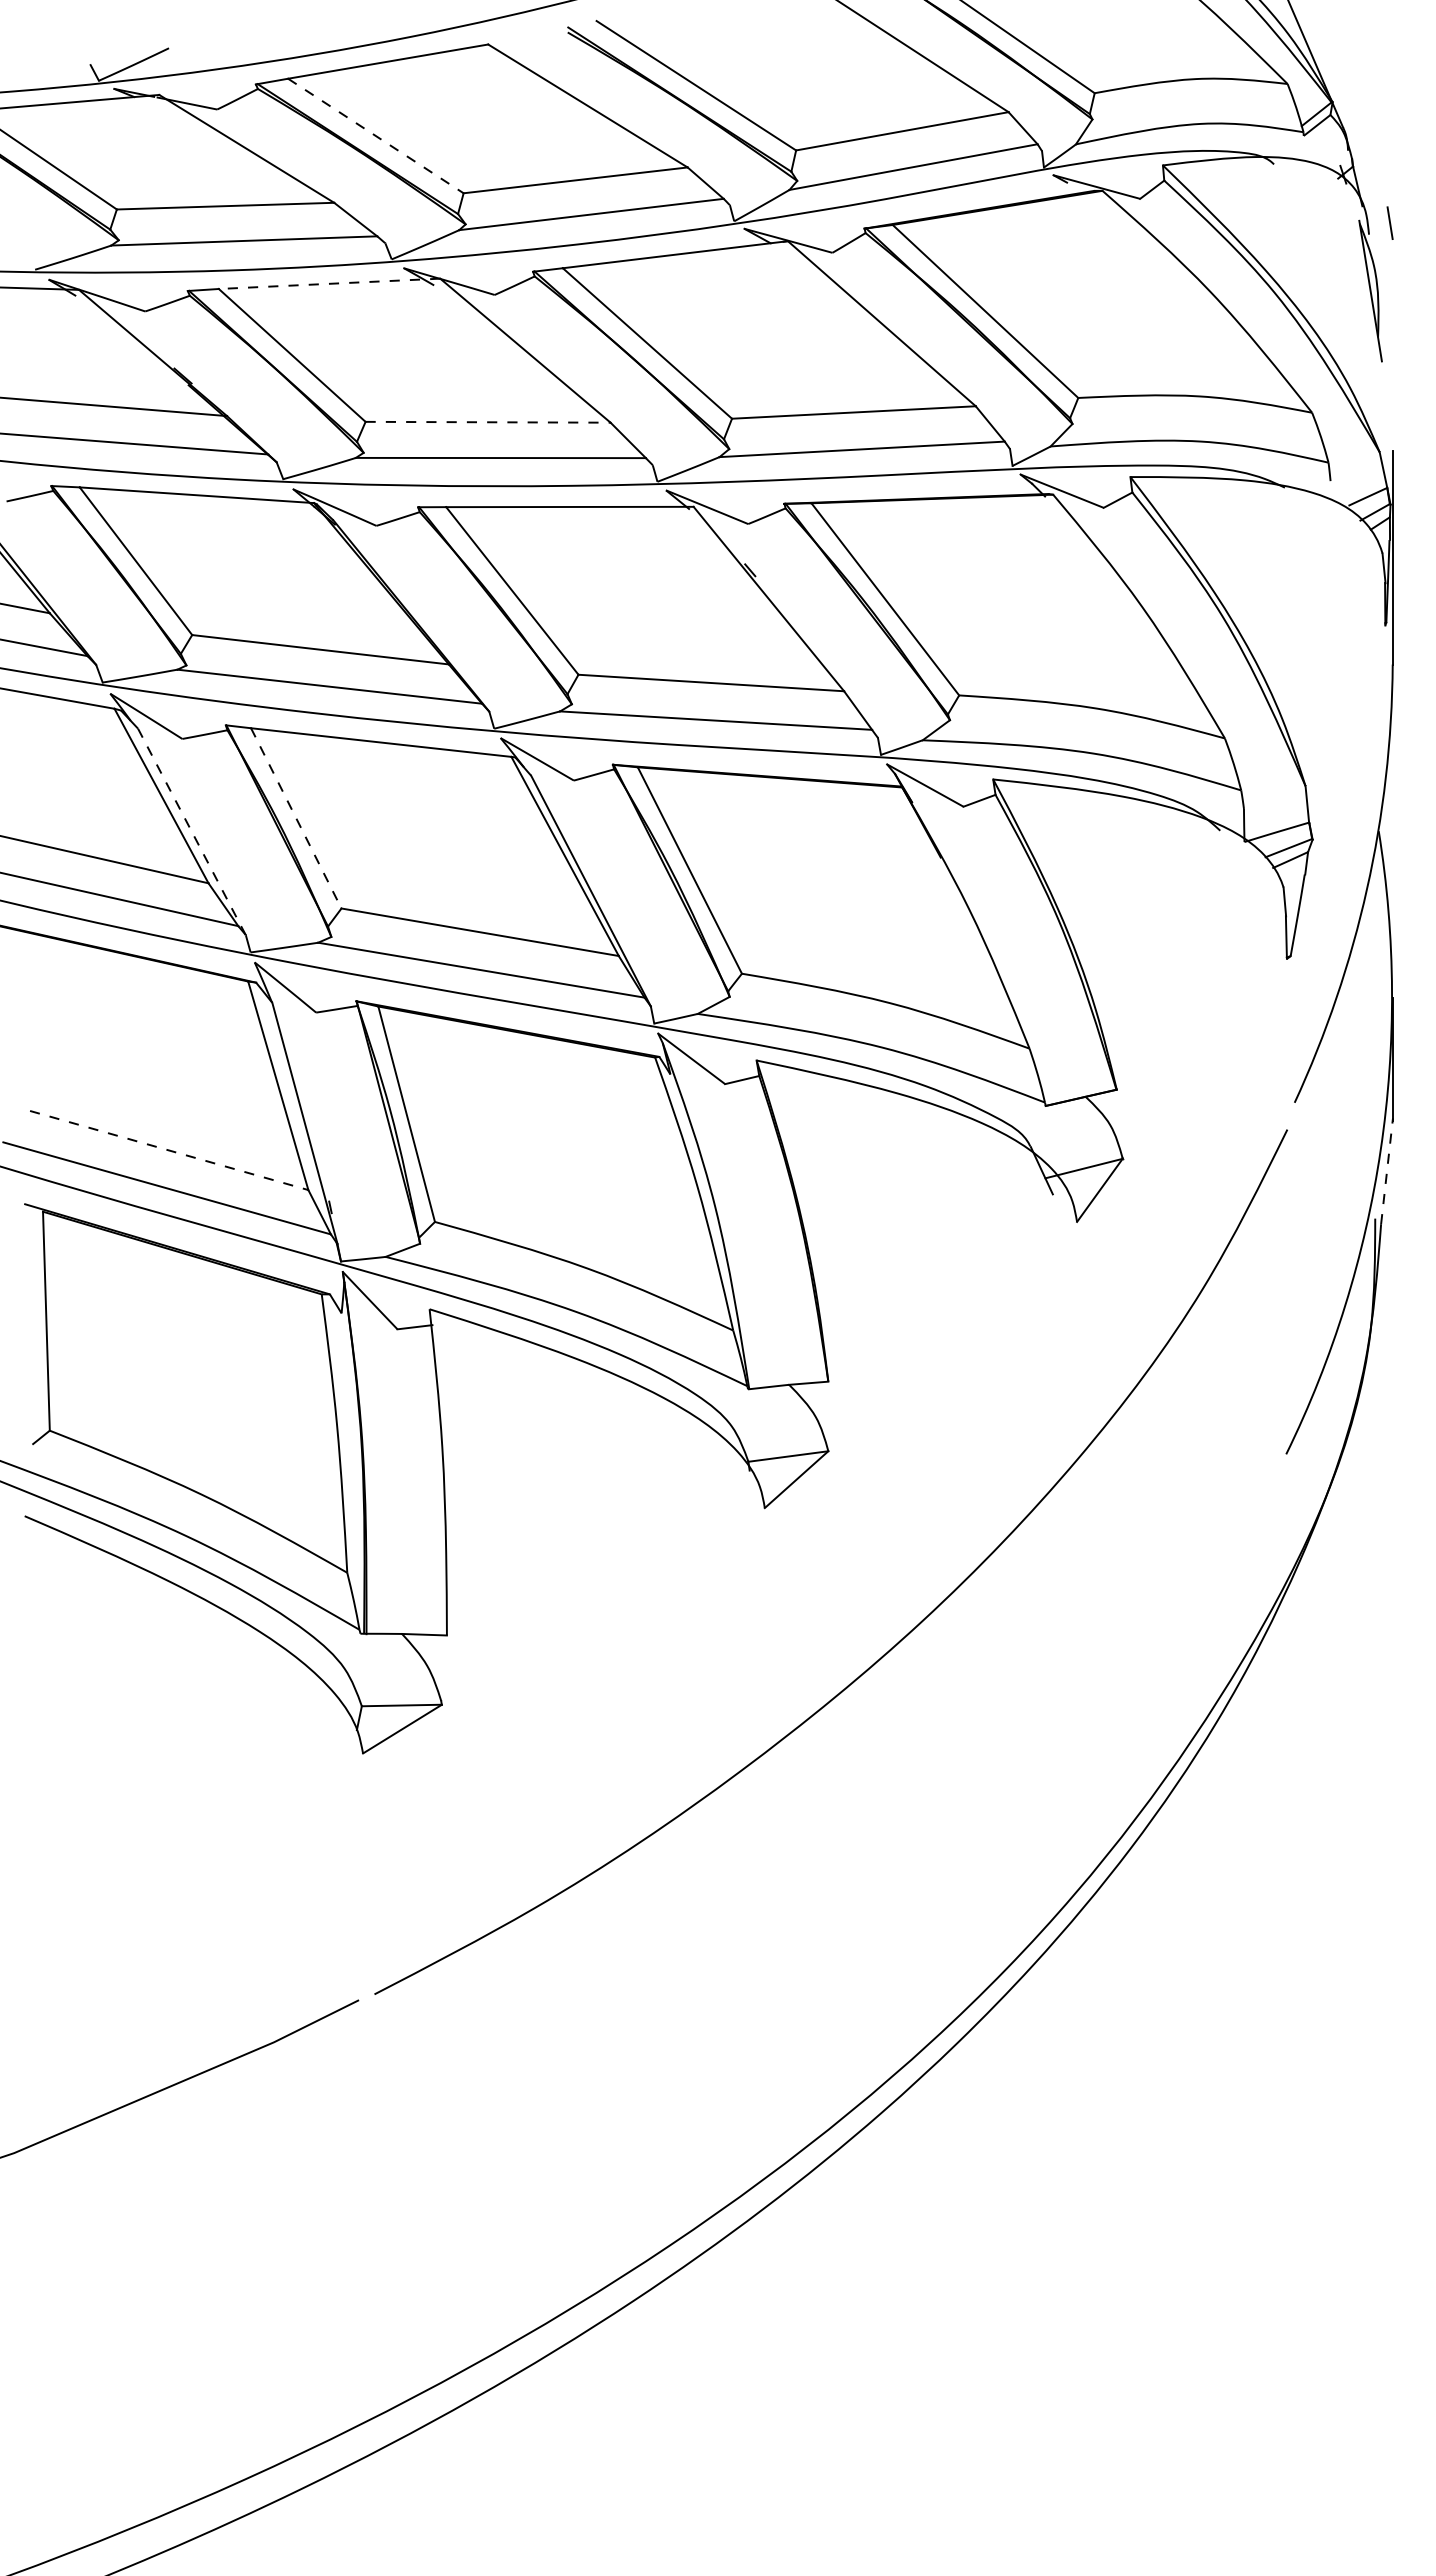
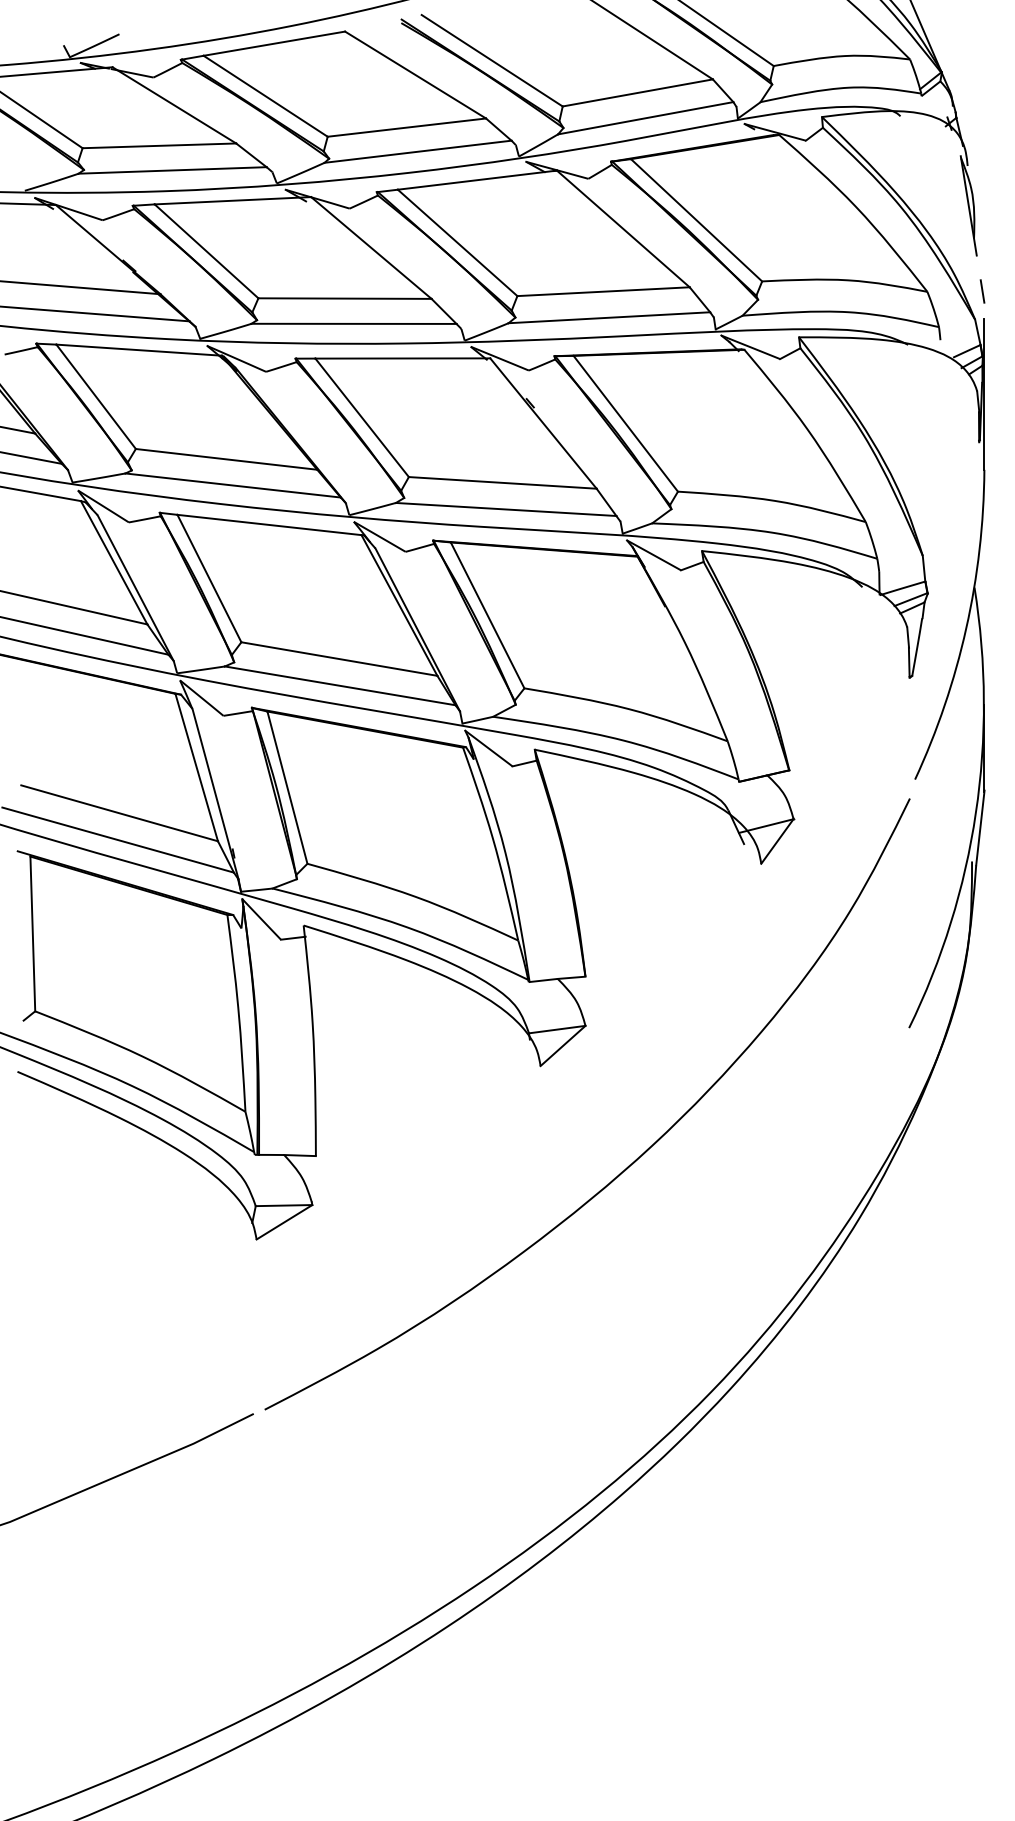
line: (375, 136) -> (265, 96), dashed -> solid
line: (1389, 222) -> (982, 290), moved
line: (329, 283) -> (232, 200), dashed -> solid
line: (488, 422) -> (345, 298), dashed -> solid
line: (296, 818) -> (209, 578), dashed -> solid
line: (192, 832) -> (136, 588), dashed -> solid
line: (169, 1150) -> (119, 813), dashed -> solid
line: (1387, 1170) -> (980, 827), dashed -> solid

